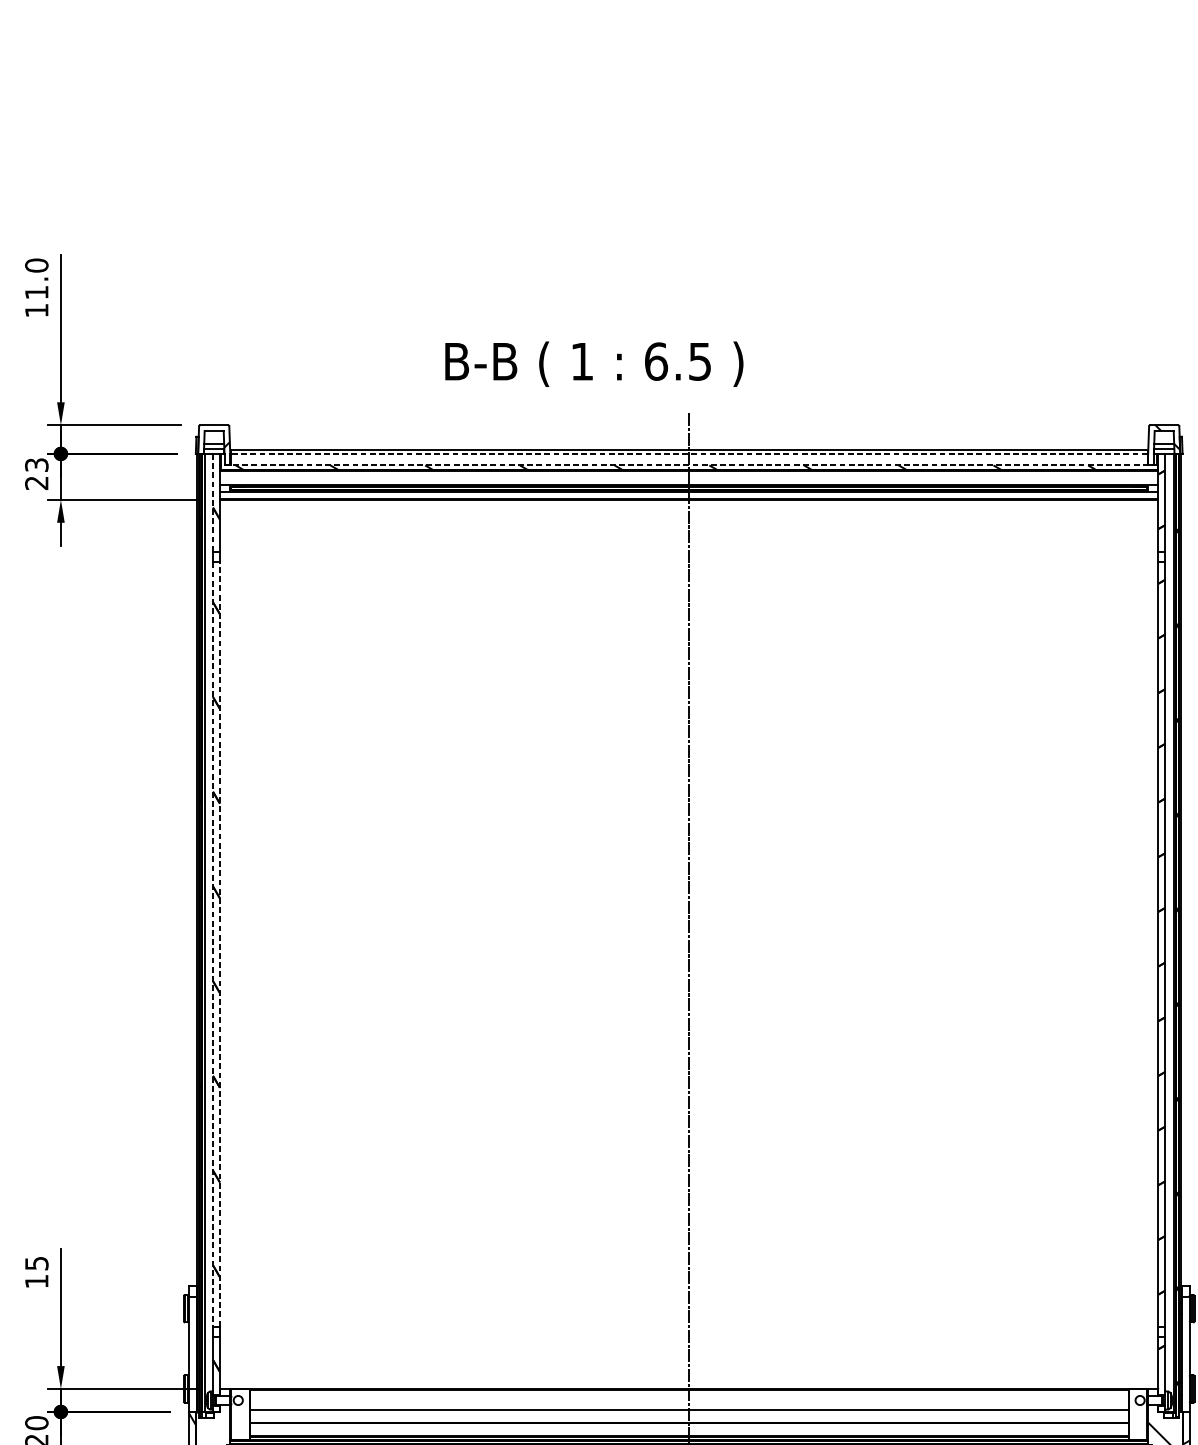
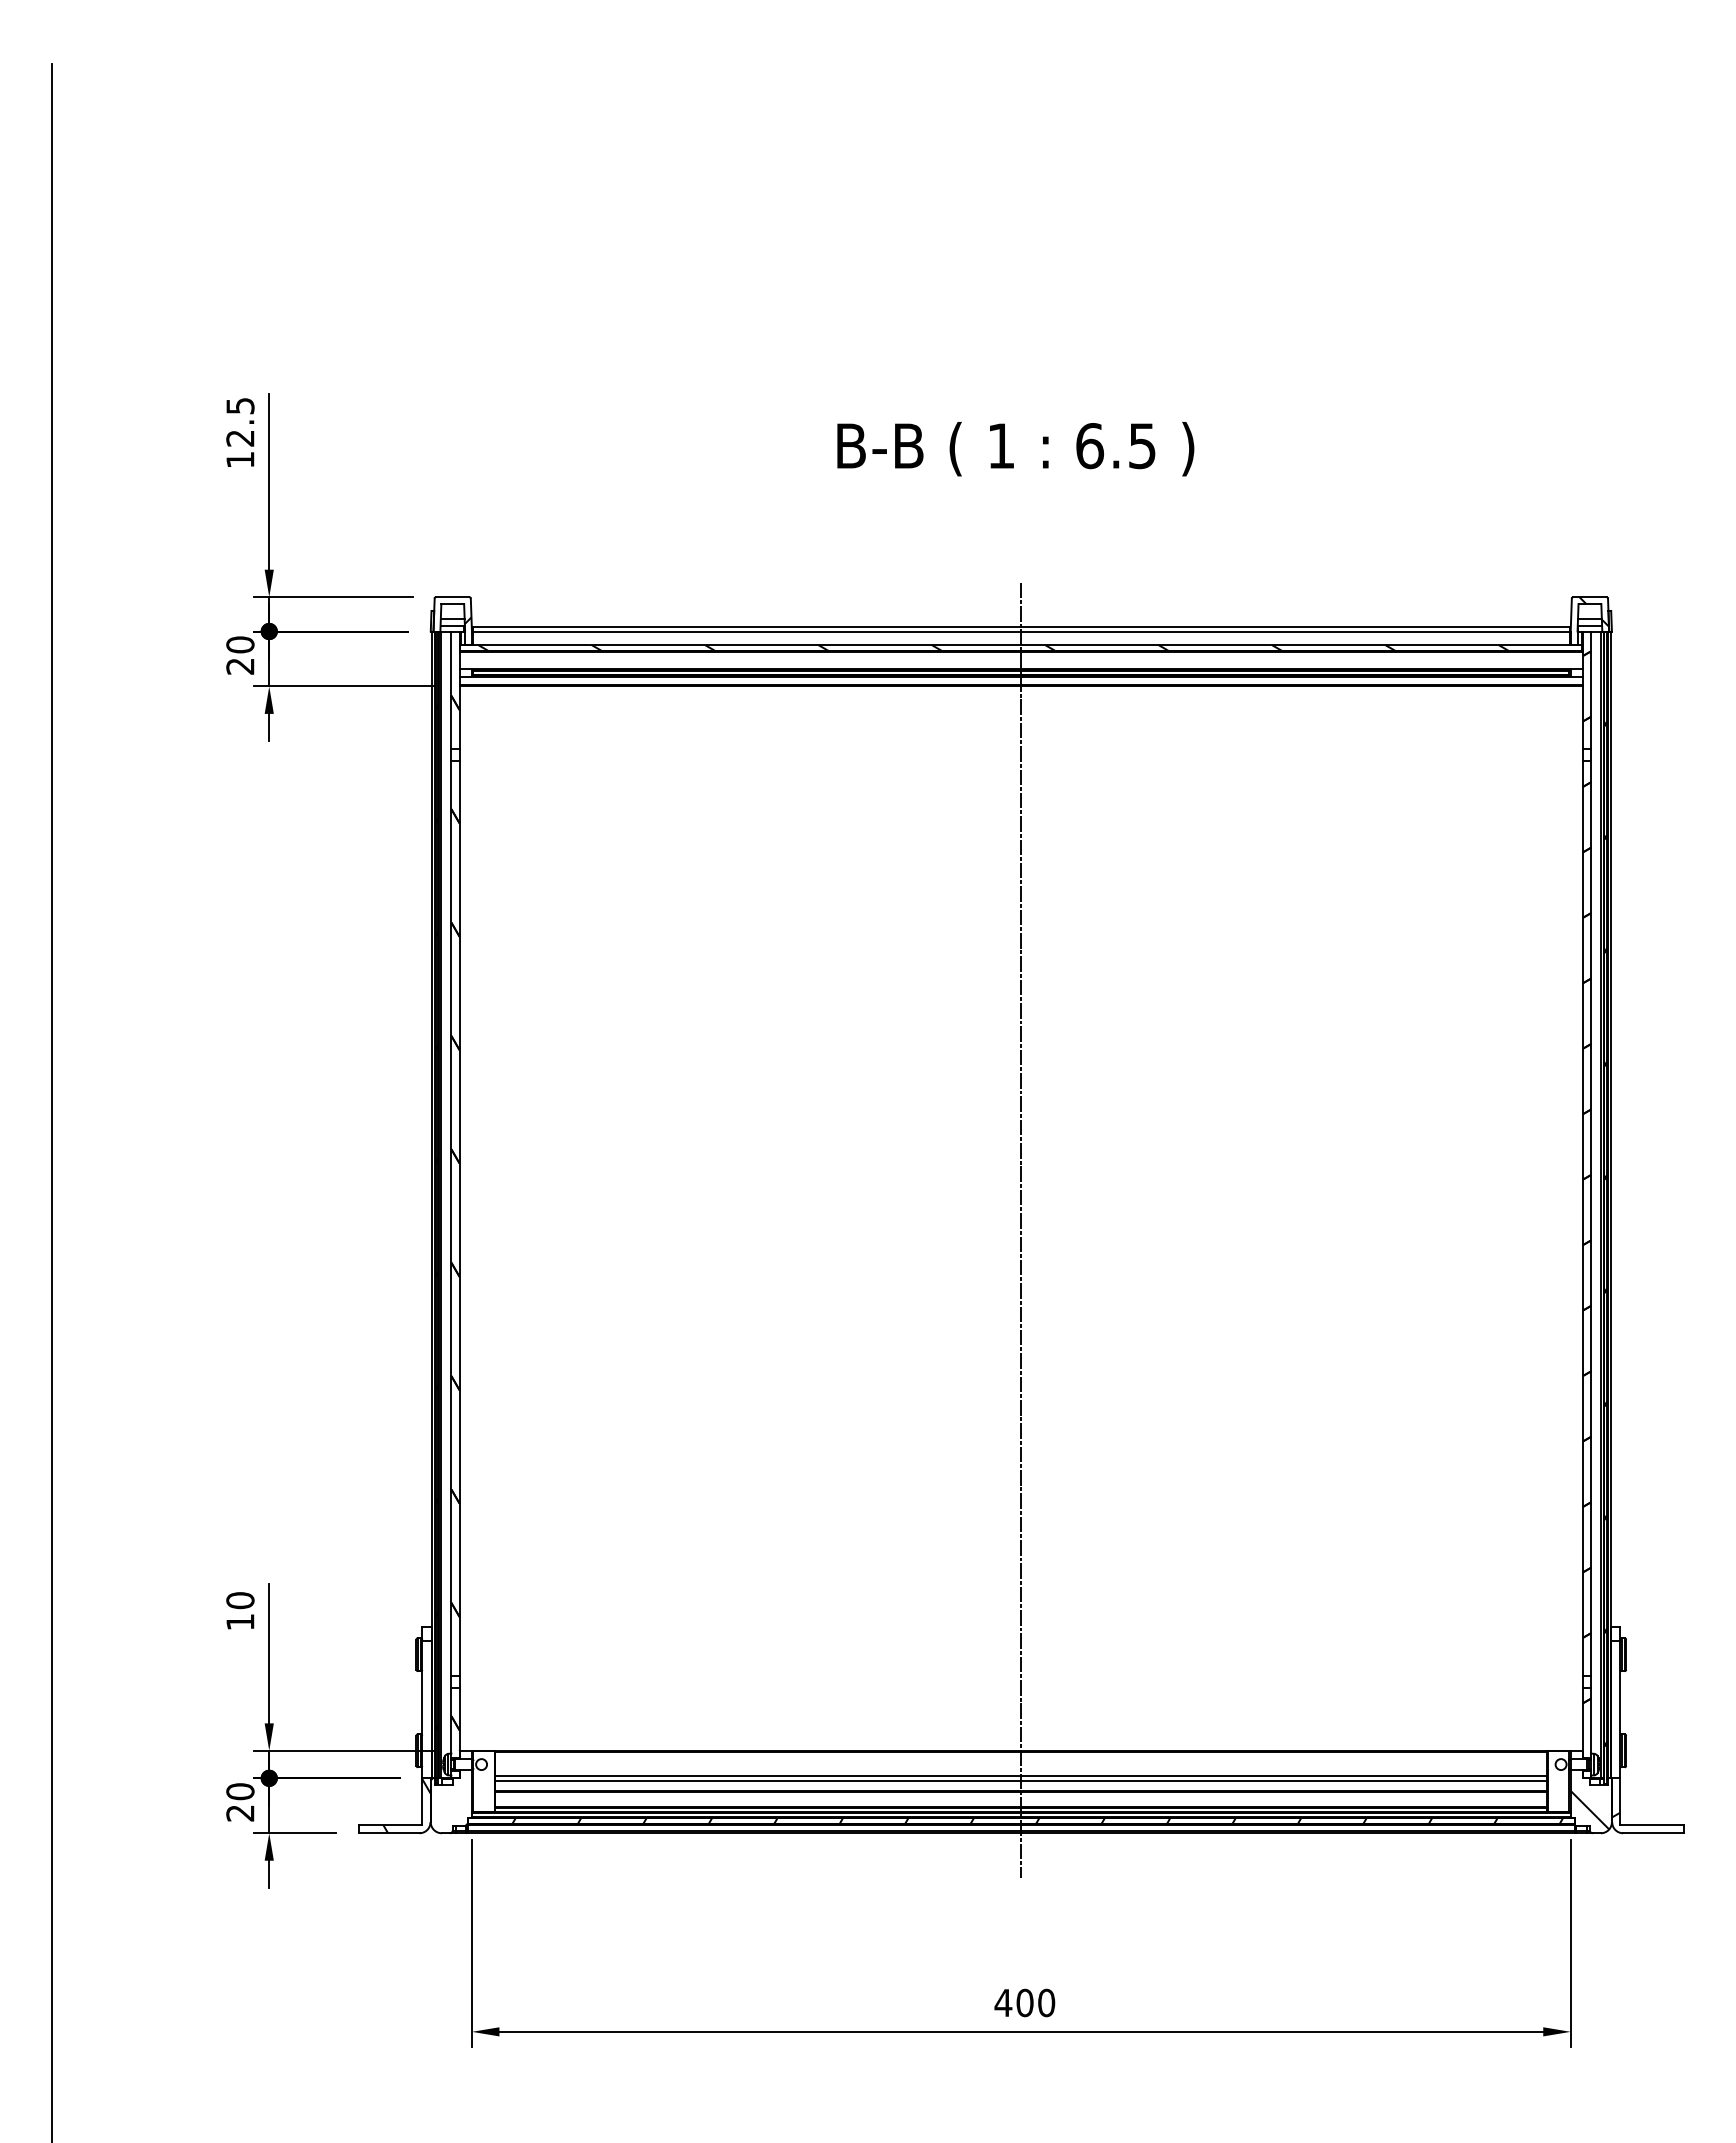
text: (36, 278) -> (240, 421), 11.0 -> 12.5
text: (594, 364) -> (1015, 449), moved
line: (689, 453) -> (1021, 631), dashed -> solid
text: (36, 464) -> (240, 644), 23 -> 20
line: (688, 465) -> (1020, 645), dashed -> solid
line: (213, 503) -> (451, 690), dashed -> solid
line: (219, 944) -> (459, 1218), dashed -> solid
line: (213, 945) -> (451, 1219), dashed -> solid
text: (36, 1263) -> (240, 1600), 15 -> 10
line: (689, 1414) -> (1021, 1781), added

